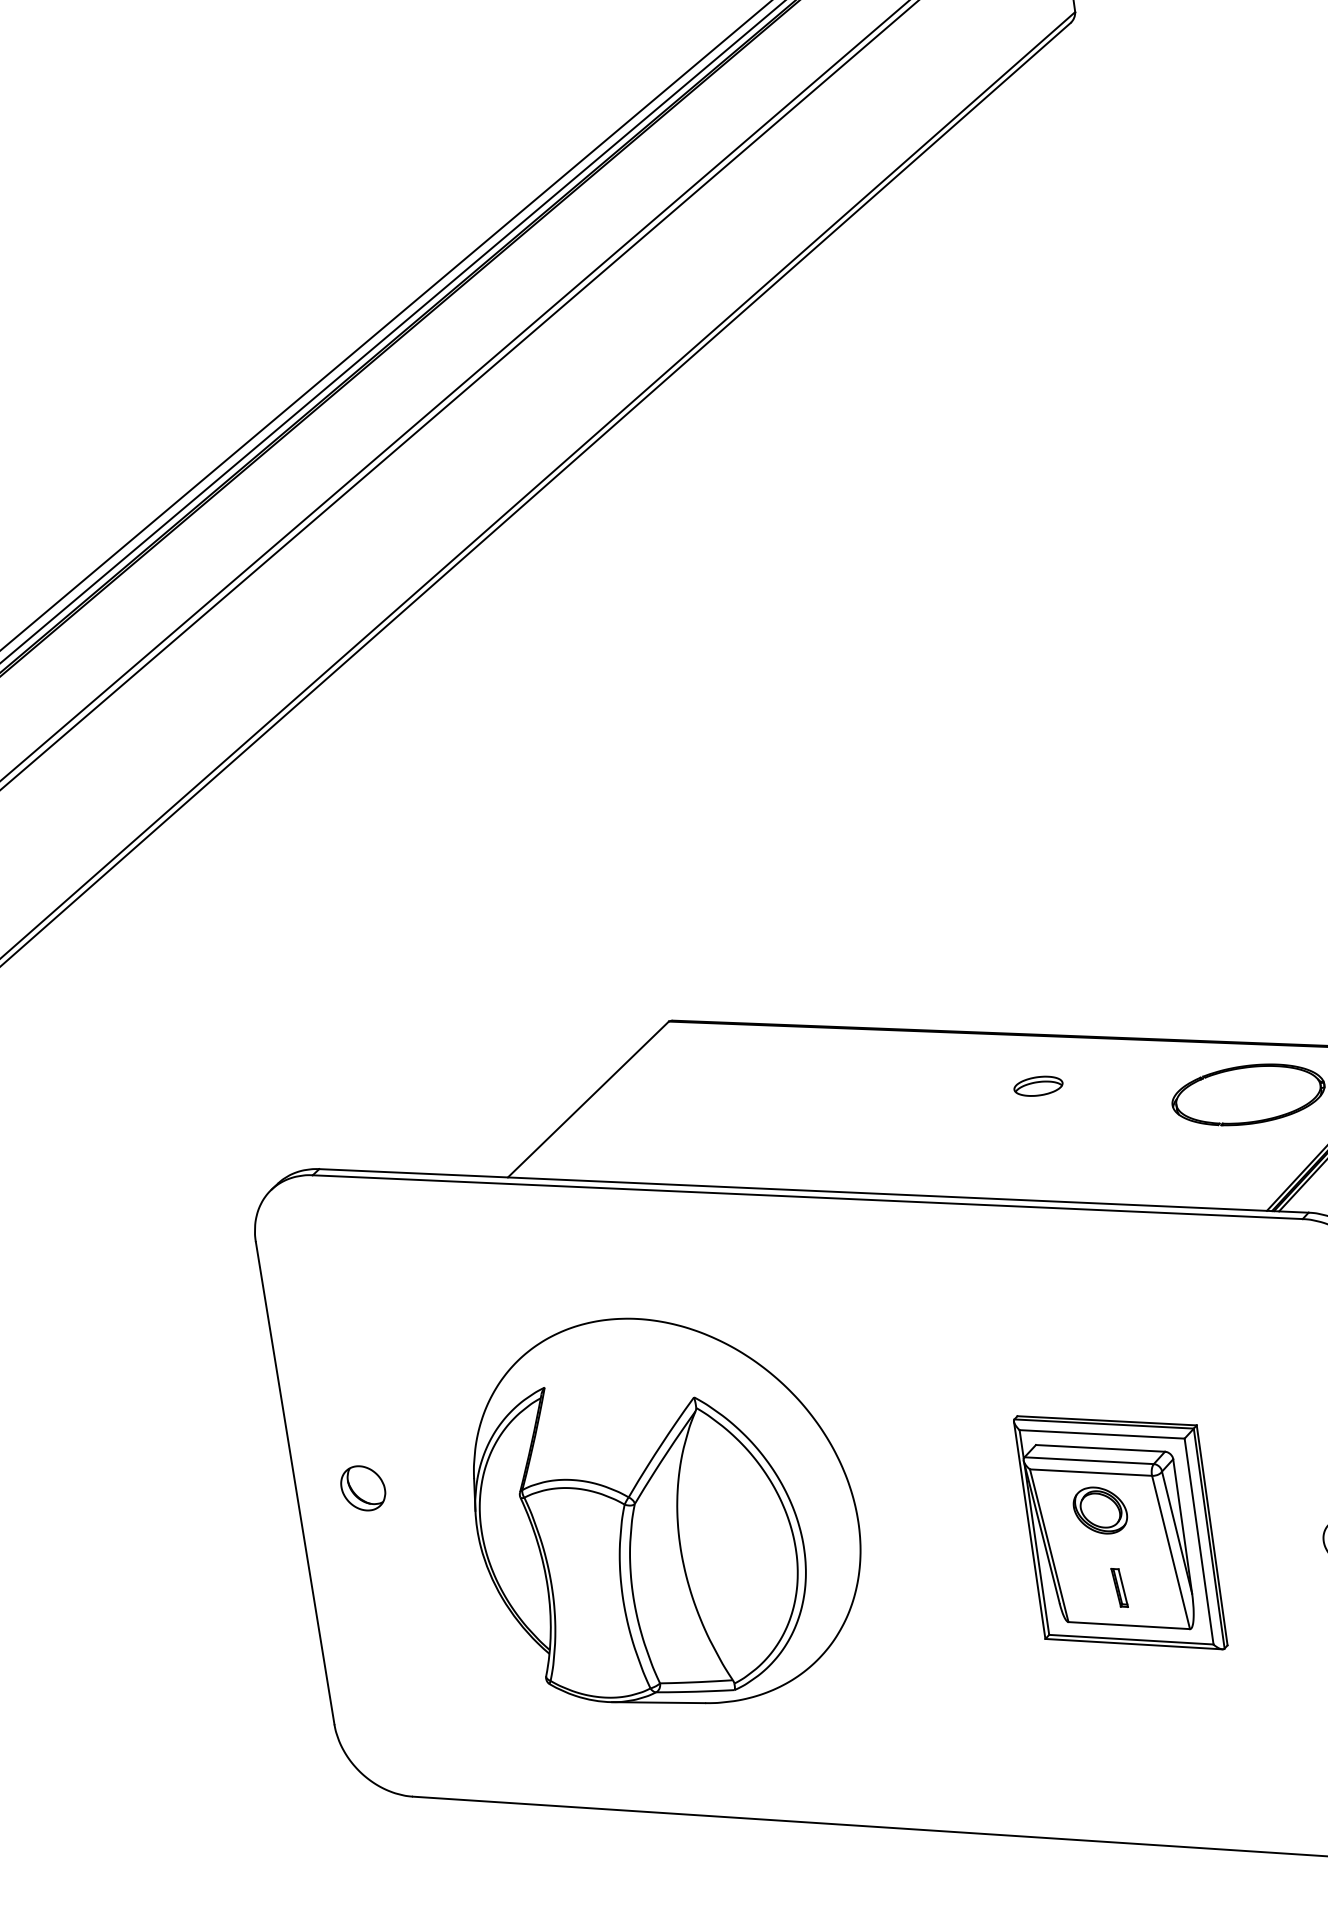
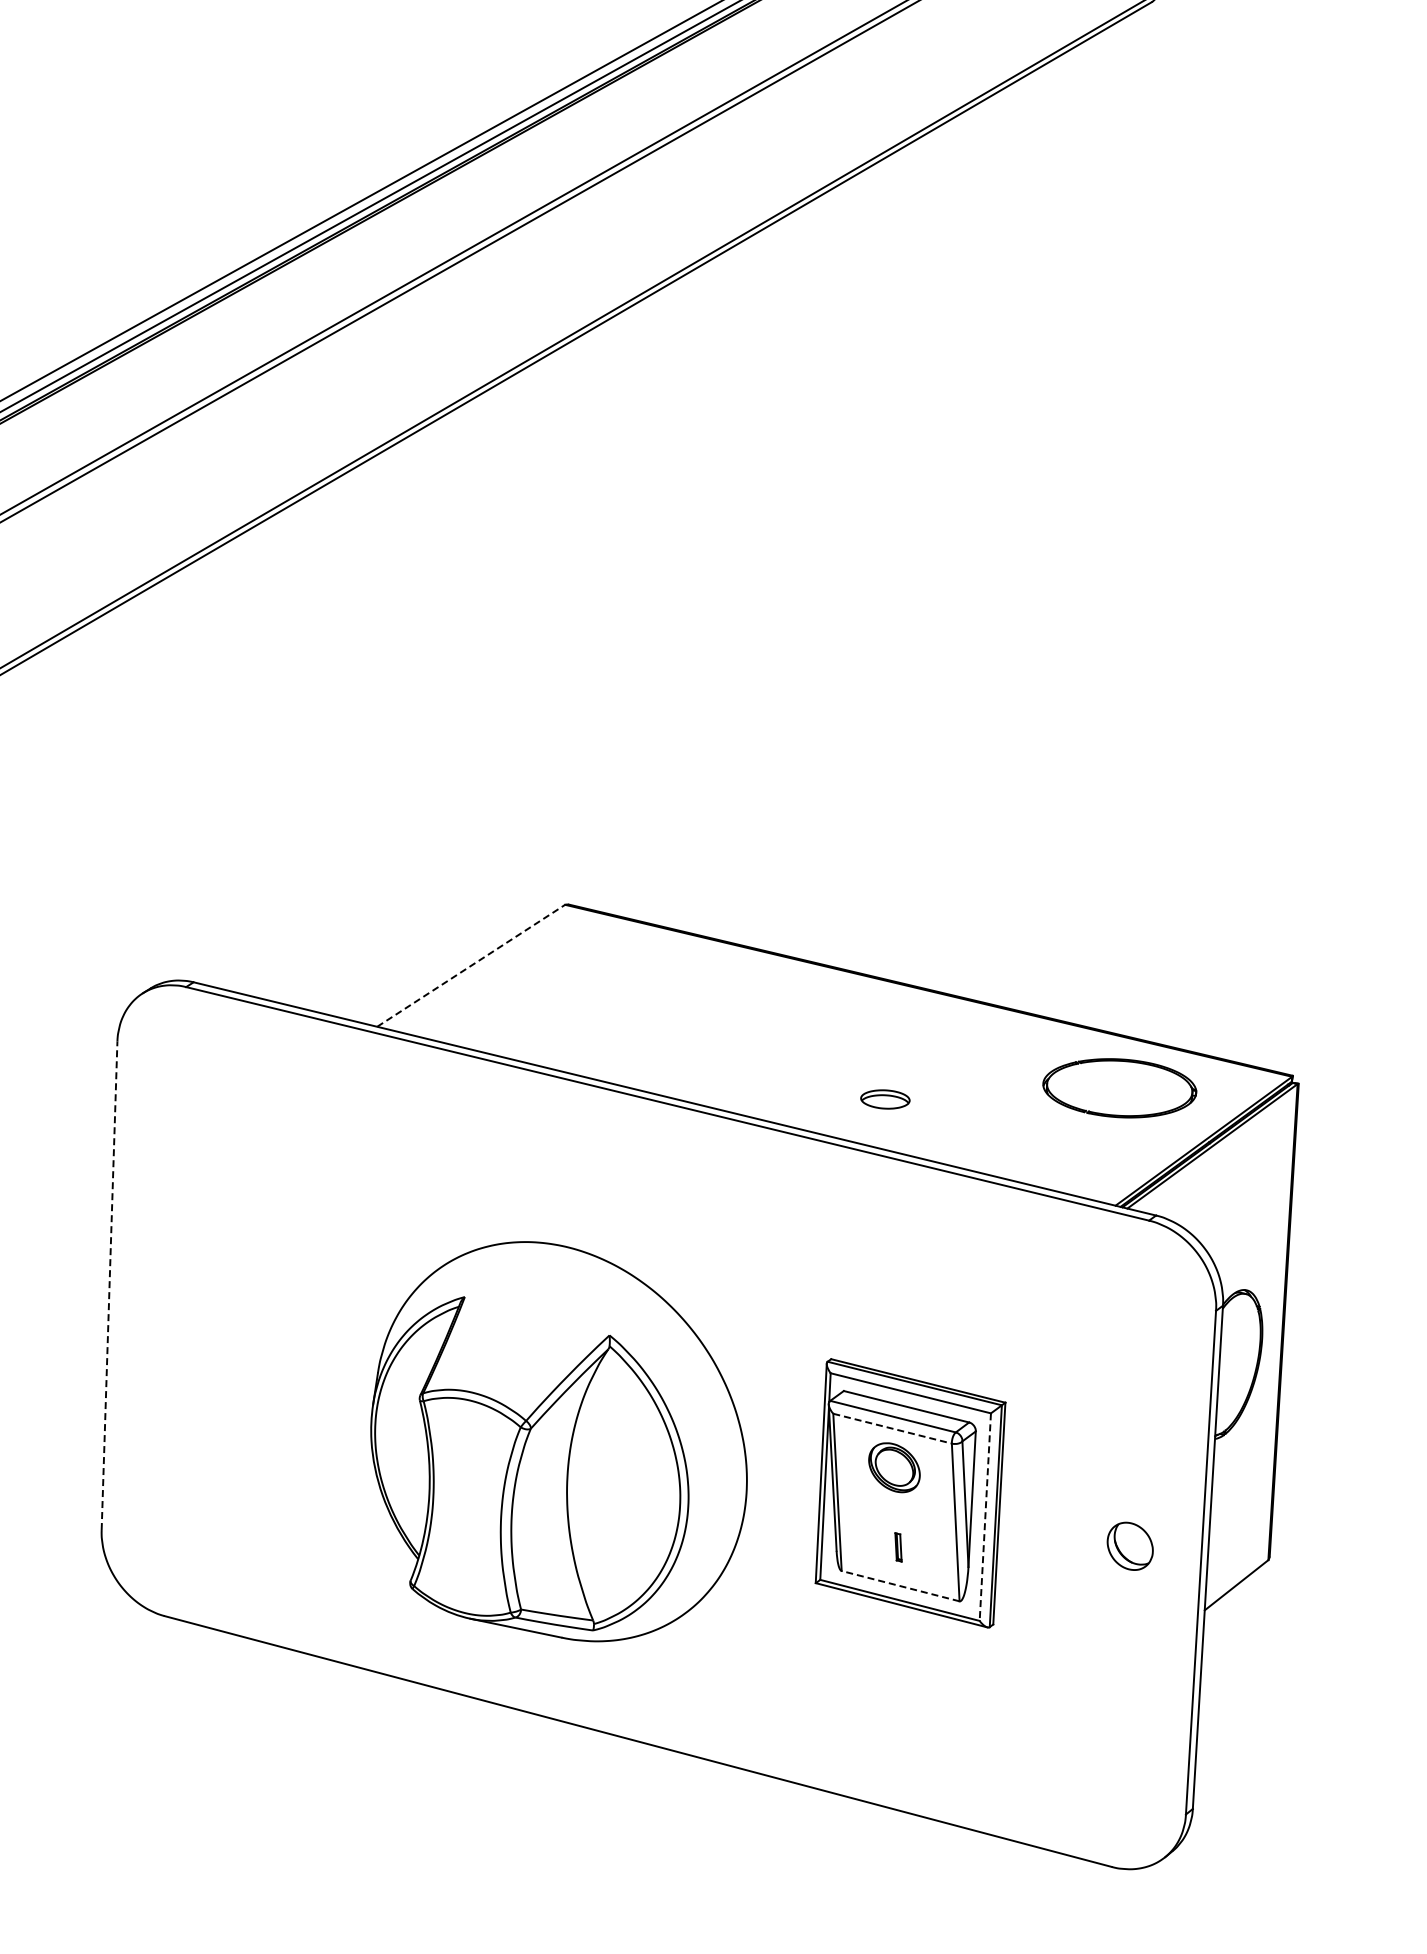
part: (1038, 1086) -> (885, 1099), moved
line: (588, 1099) -> (471, 965), solid -> dashed
line: (1091, 1472) -> (893, 1428), solid -> dashed
line: (295, 1482) -> (109, 1285), solid -> dashed
part: (363, 1487) -> (175, 1303), removed
part: (664, 1511) -> (558, 1441), moved
line: (1199, 1541) -> (985, 1517), solid -> dashed
part: (1119, 1588) -> (898, 1547), size x0.7
line: (1129, 1625) -> (900, 1586), solid -> dashed

